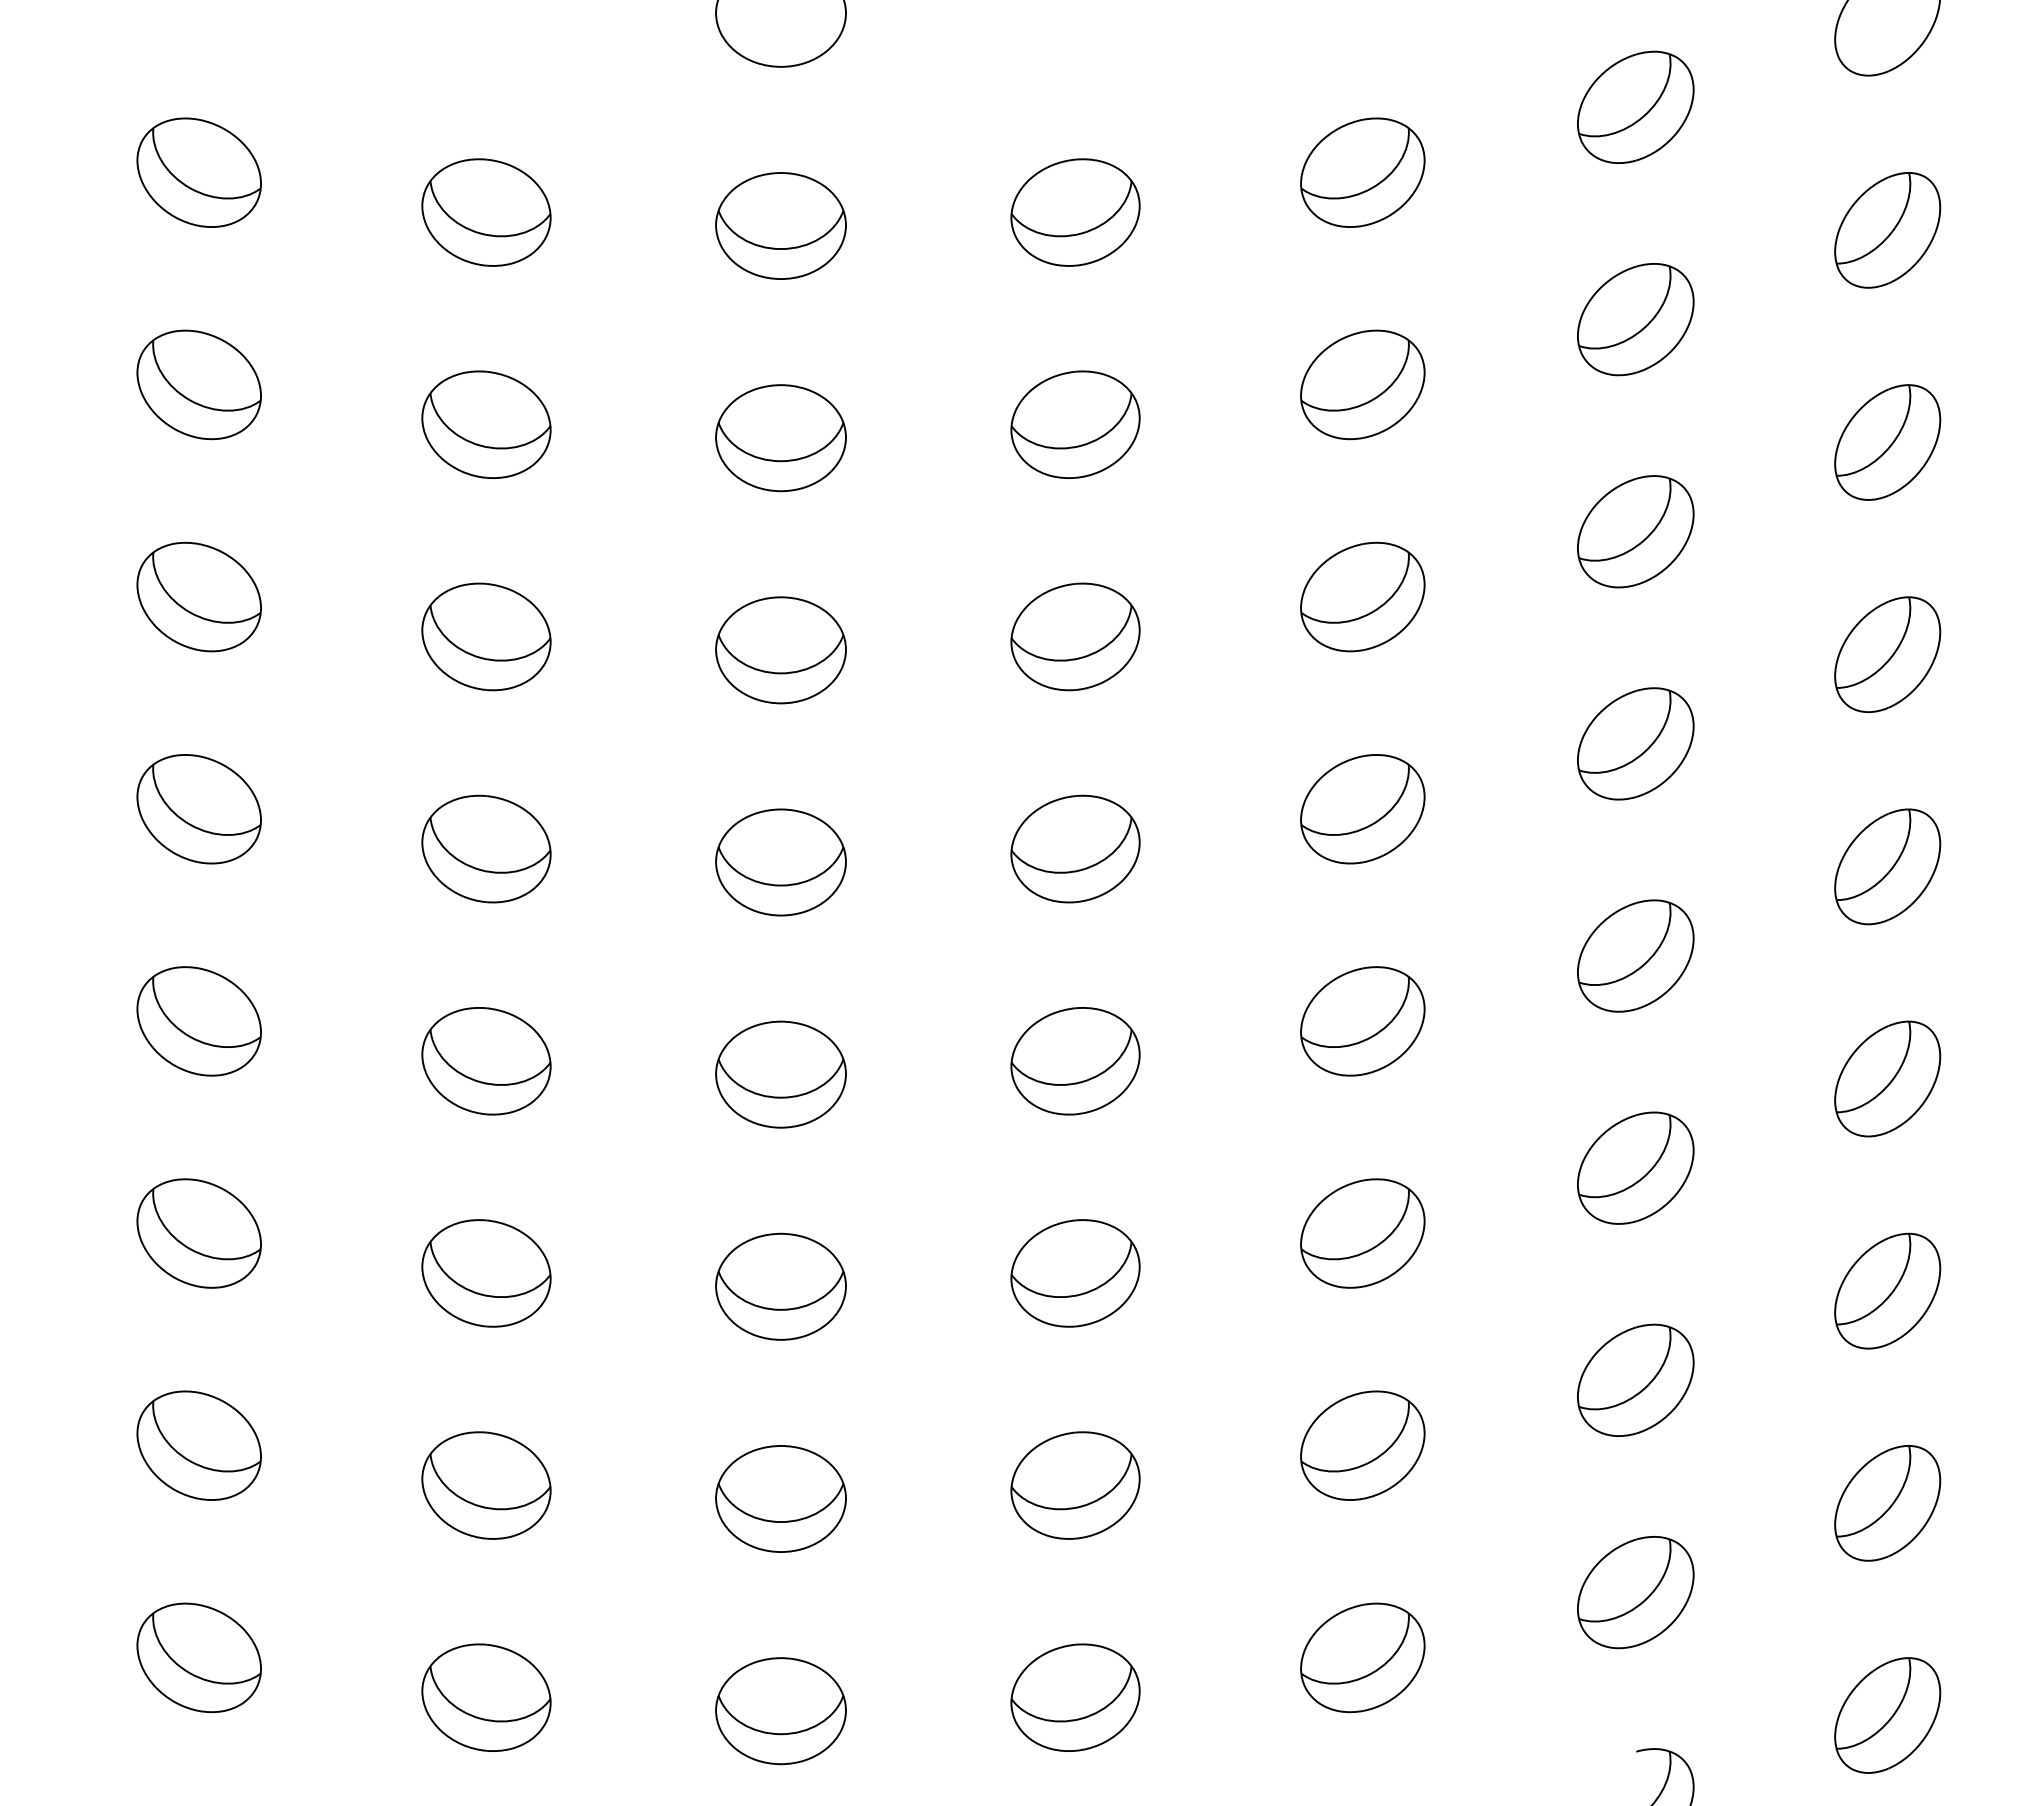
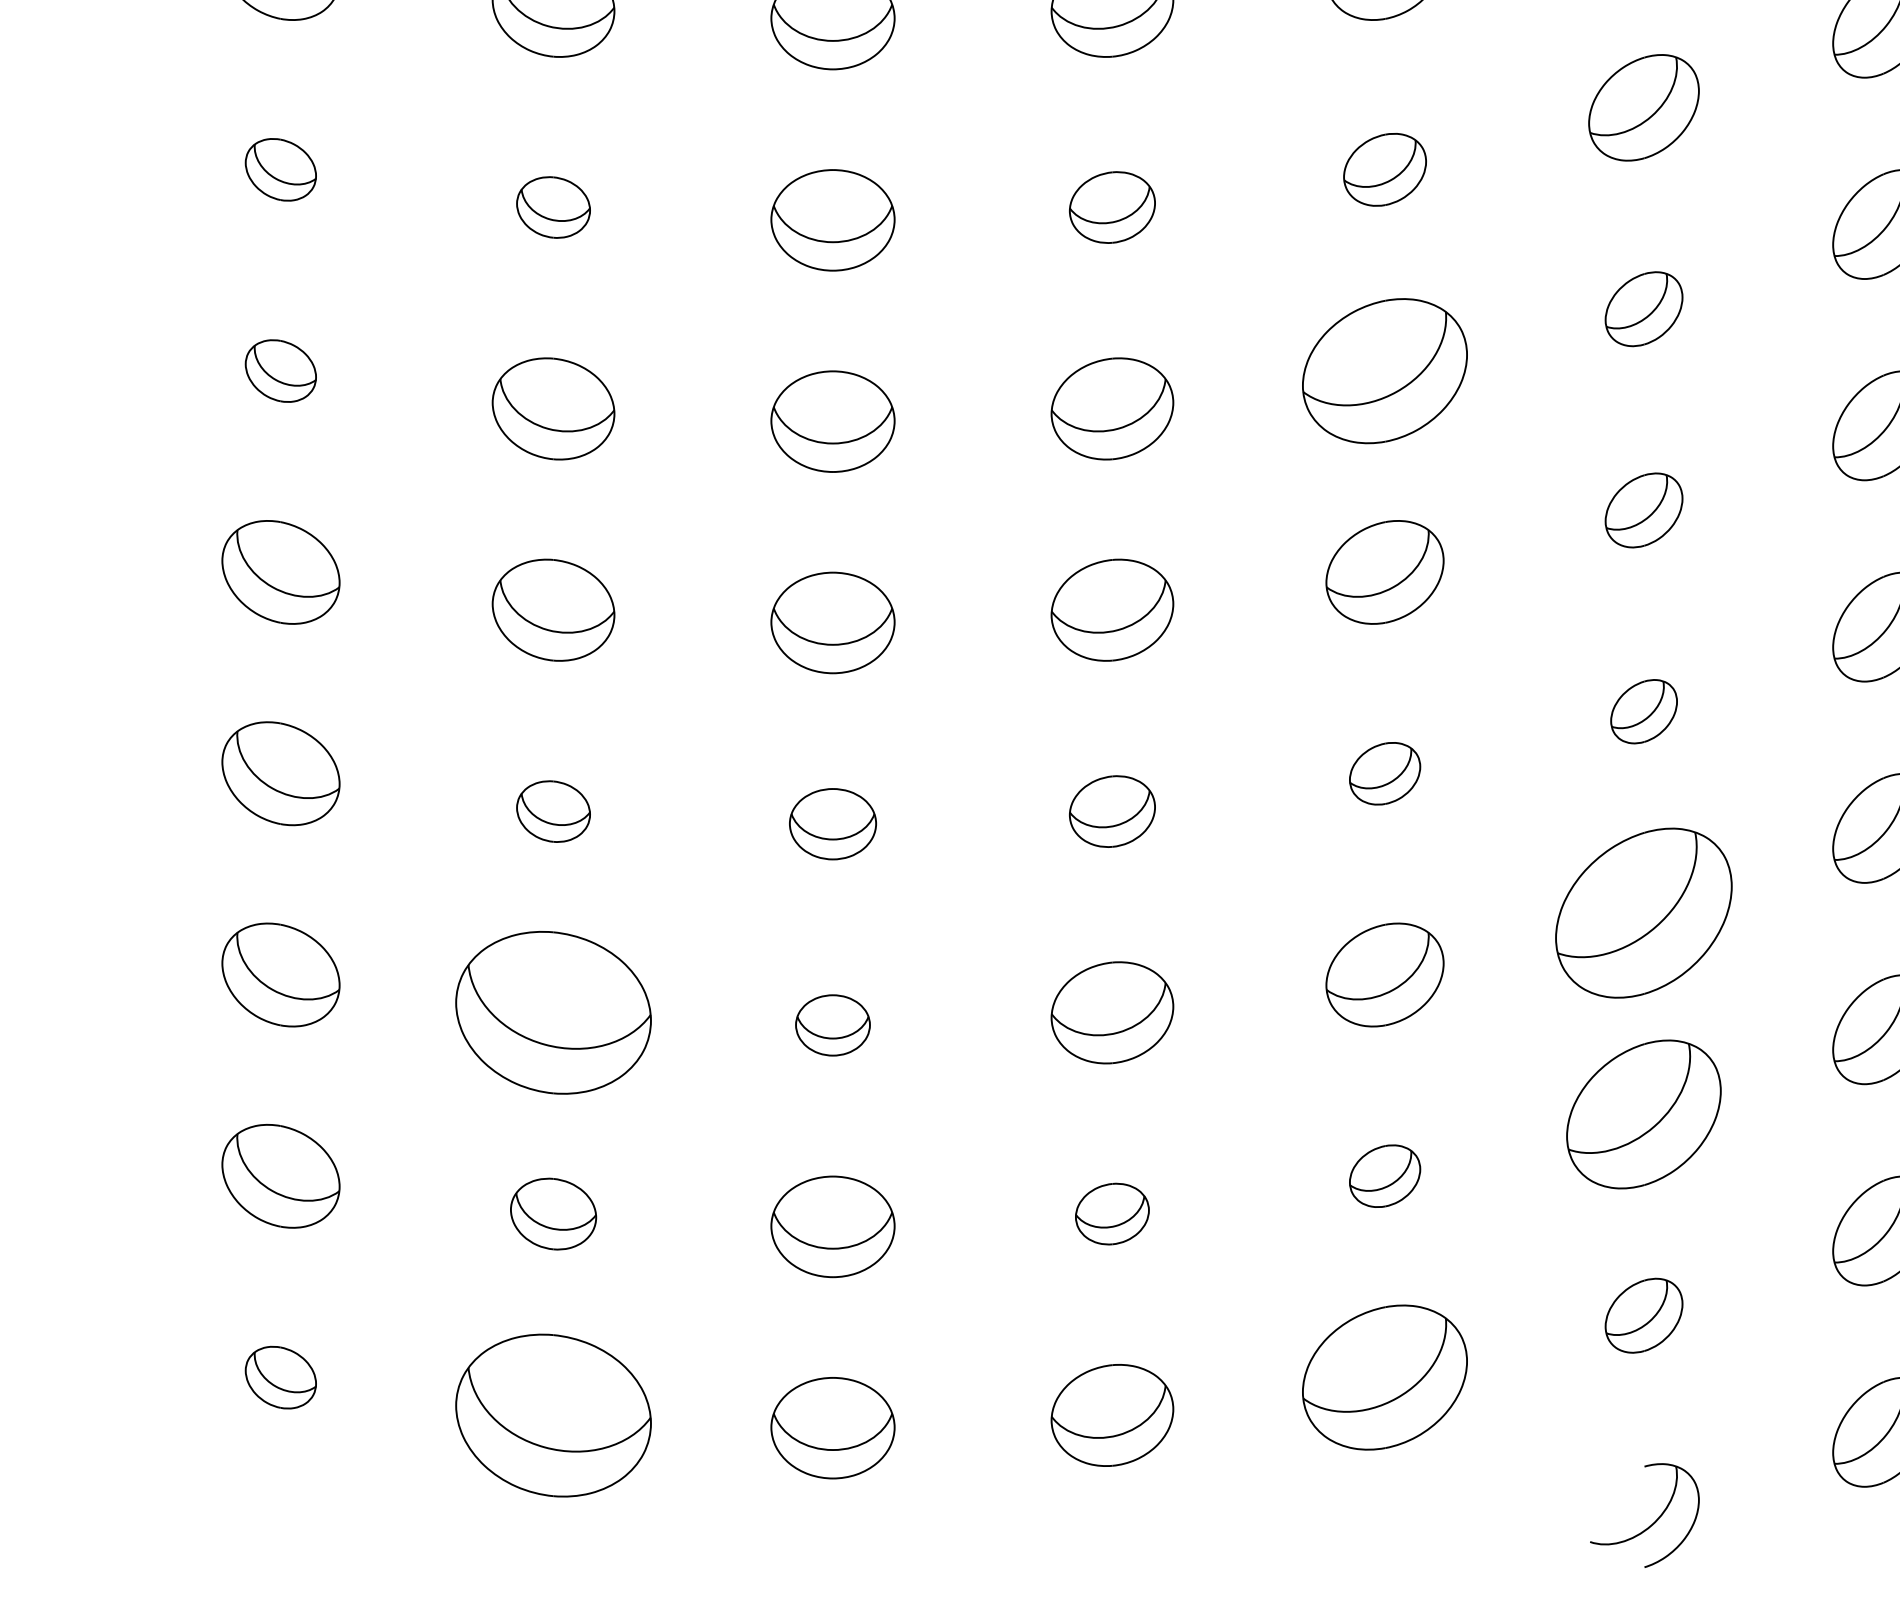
part: (198, 384) -> (280, 169), size x0.6
part: (1362, 384) -> (1384, 169), size x0.7
part: (486, 424) -> (553, 207), size x0.6
part: (1075, 424) -> (1112, 207), size x0.7
part: (1635, 531) -> (1643, 308), size x0.7
part: (198, 596) -> (280, 370), size x0.6
part: (1362, 596) -> (1384, 370), size x1.4
part: (1635, 743) -> (1643, 510), size x0.7
part: (1635, 955) -> (1643, 711), size x0.6
part: (1362, 1021) -> (1384, 773), size x0.6
part: (486, 1061) -> (553, 811), size x0.6
part: (1075, 1061) -> (1112, 811), size x0.7
part: (780, 1074) -> (832, 824), size x0.7
part: (1635, 1167) -> (1643, 912), size x1.6
part: (486, 1273) -> (553, 1012), size x1.6
part: (780, 1286) -> (832, 1025), size x0.6
part: (1635, 1379) -> (1643, 1113), size x1.4
part: (1362, 1445) -> (1384, 1176), size x0.6
part: (486, 1485) -> (553, 1214), size x0.7
part: (1075, 1485) -> (1112, 1214), size x0.6
part: (1635, 1592) -> (1643, 1315), size x0.7
part: (198, 1657) -> (280, 1377), size x0.6
part: (1362, 1657) -> (1384, 1377), size x1.4
part: (486, 1697) -> (553, 1415), size x1.6

